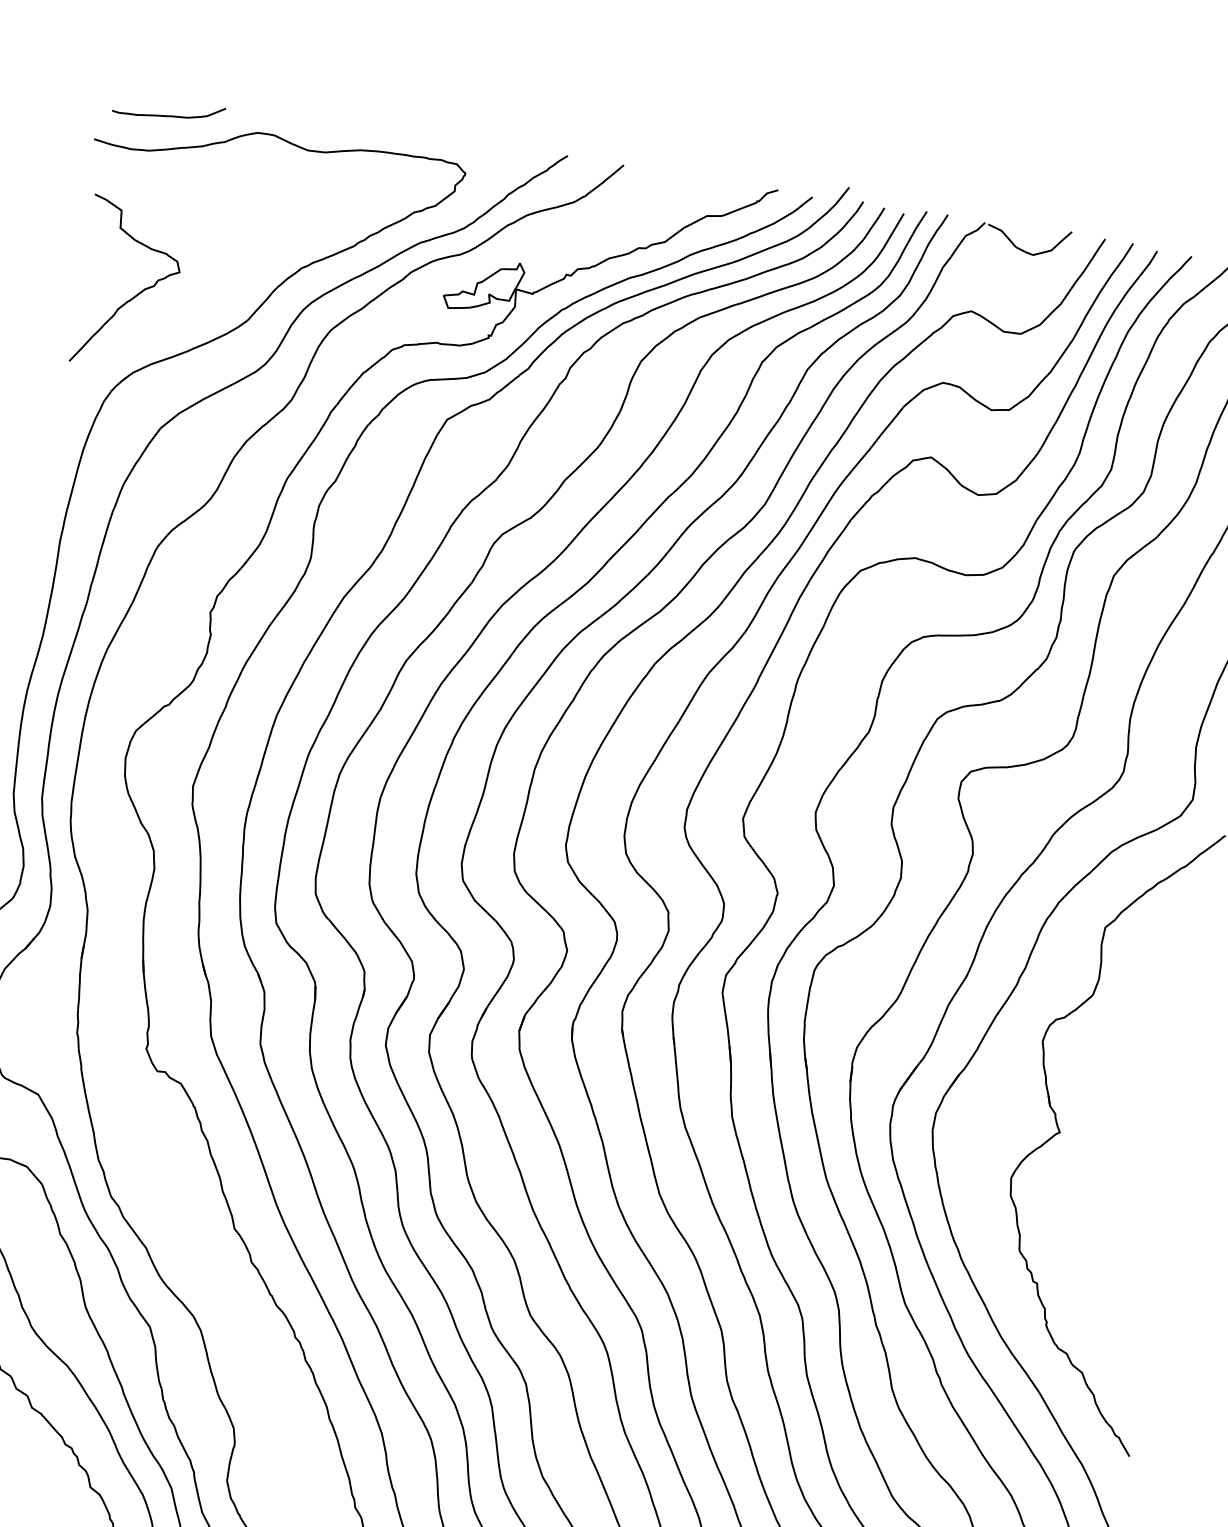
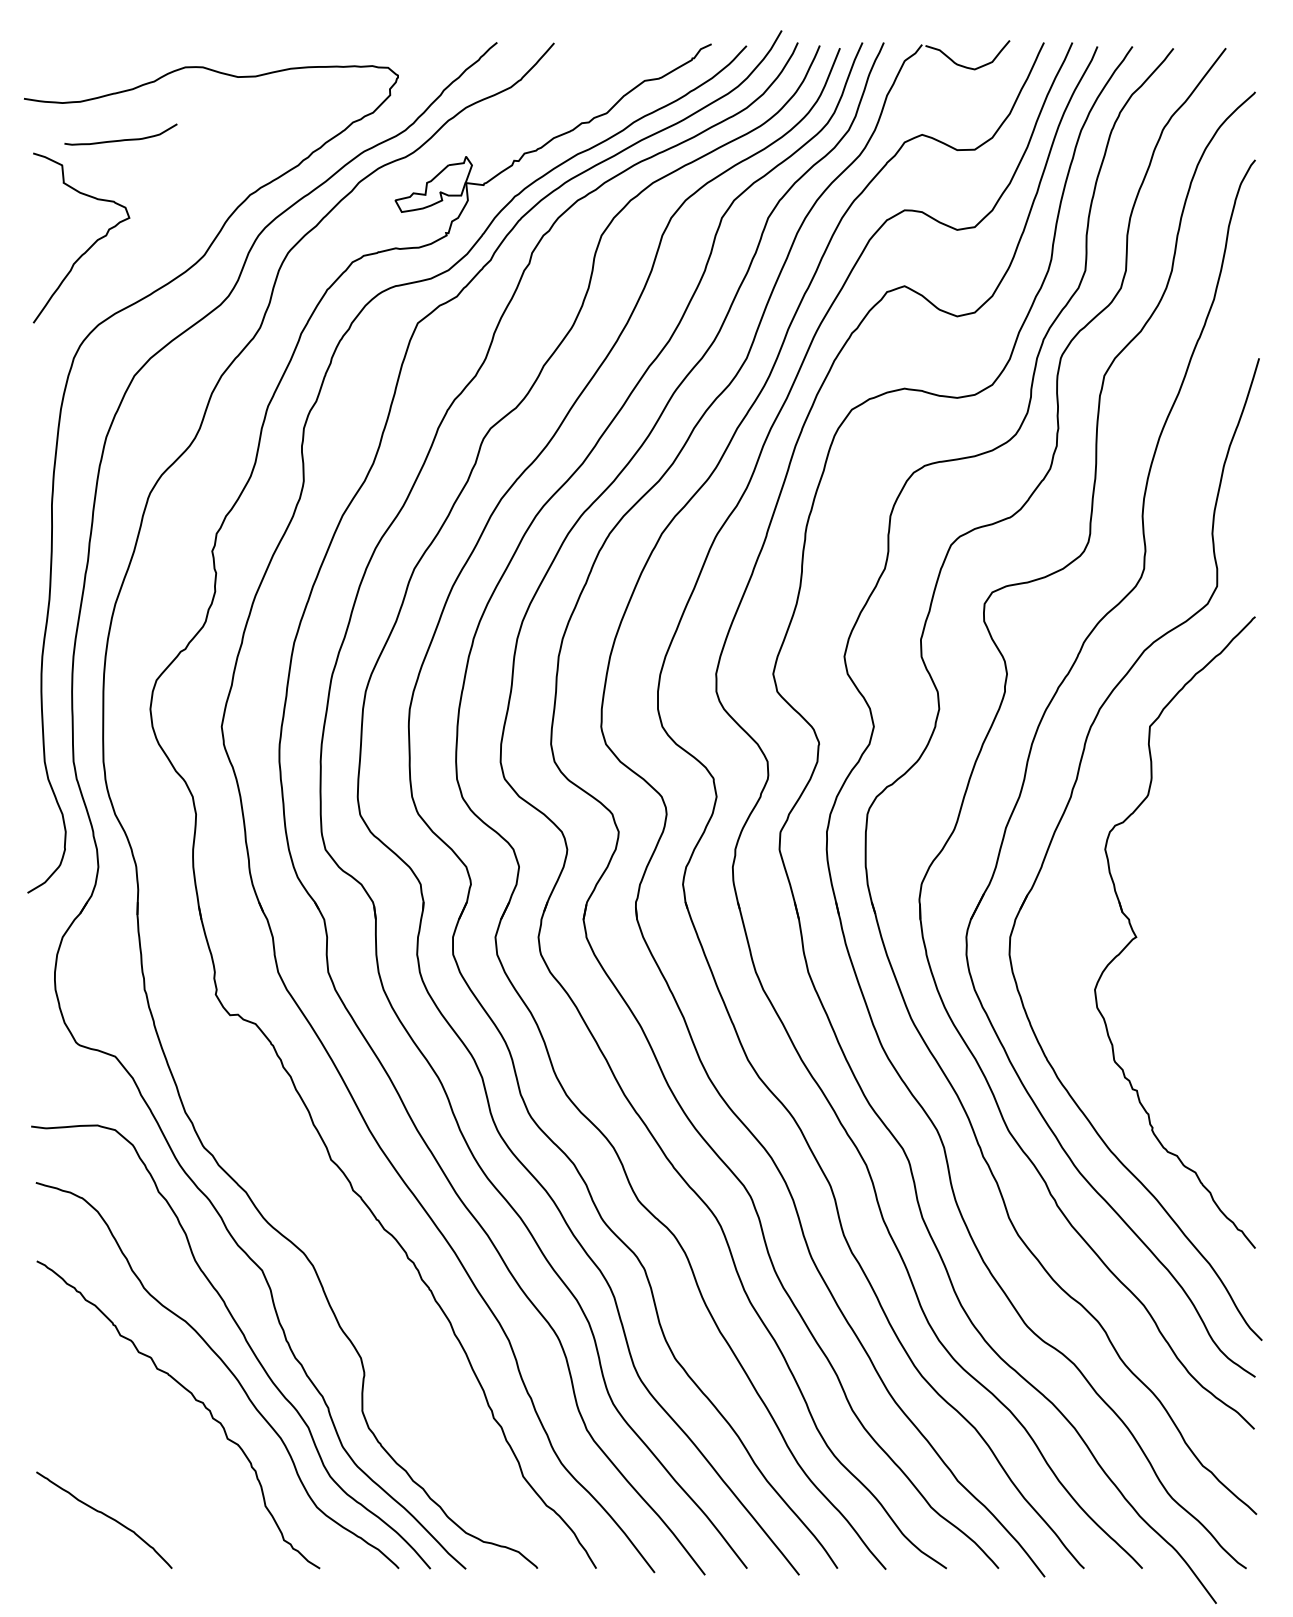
curve: (167, 115) -> (120, 139), moved

